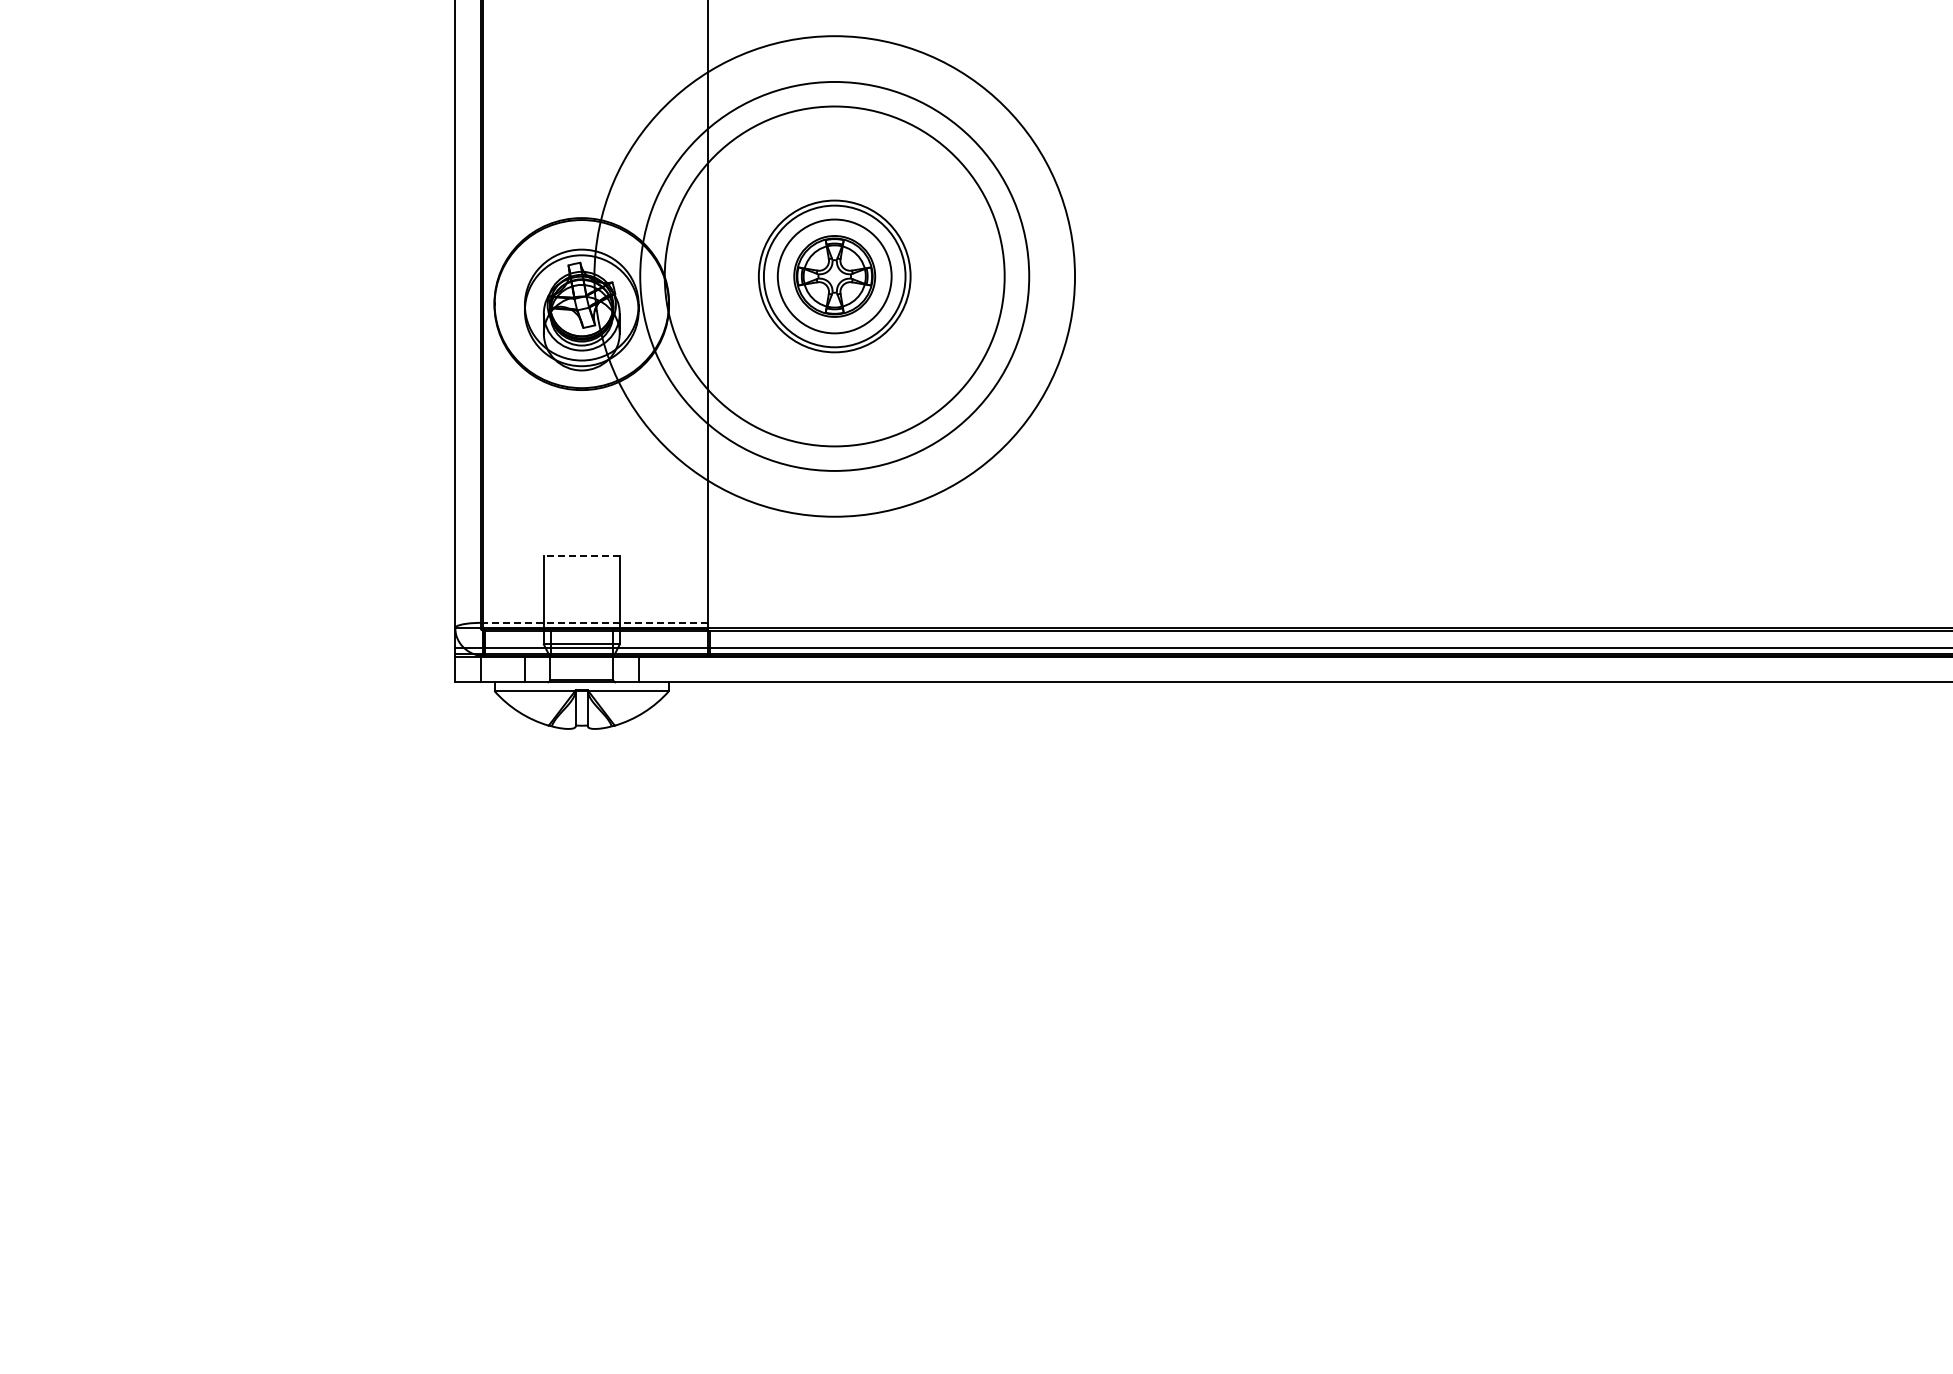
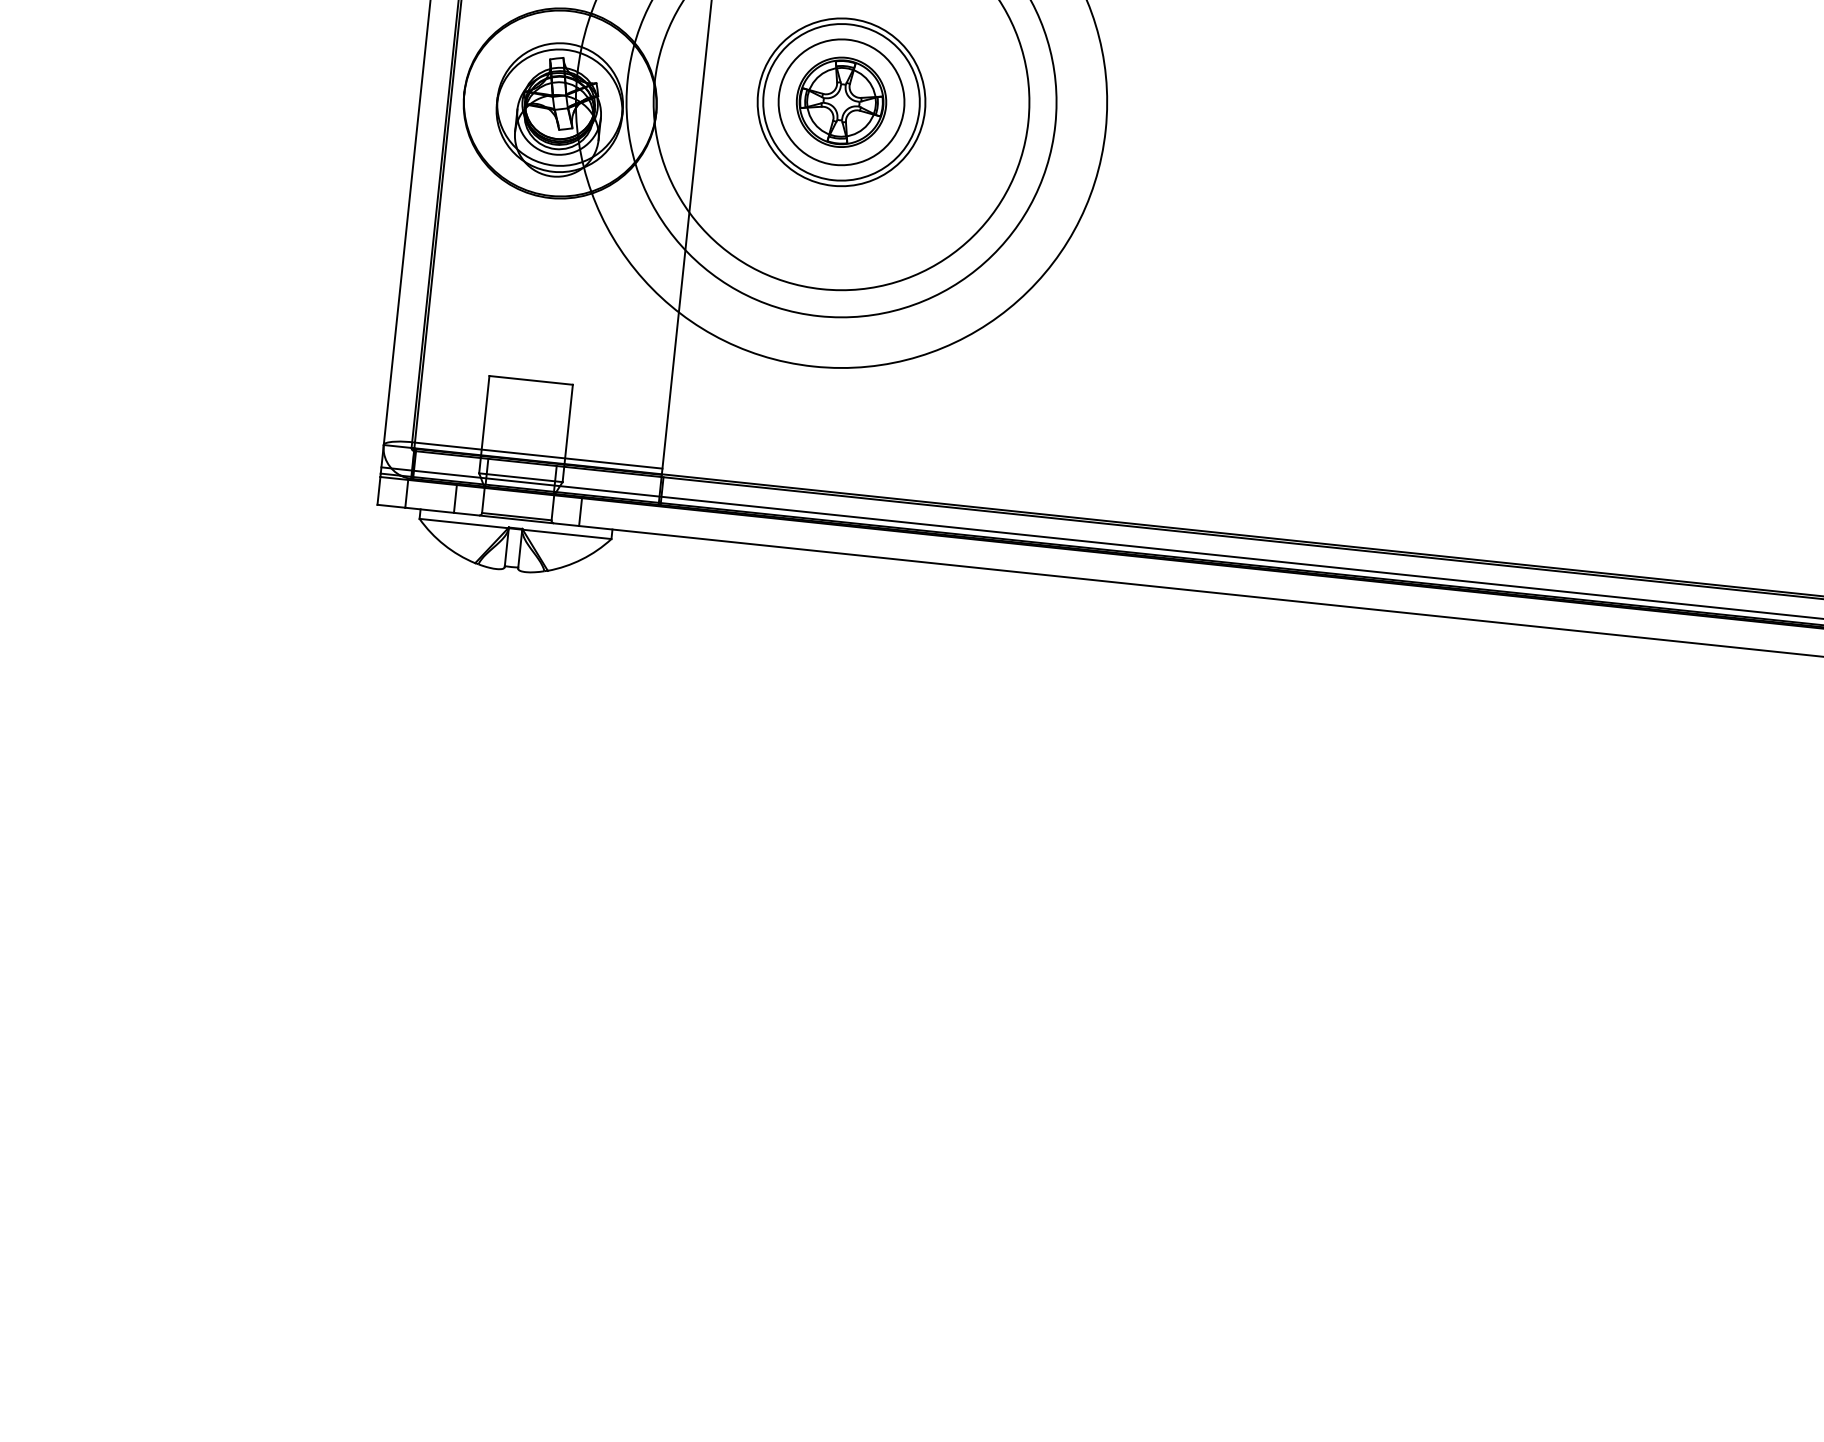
line: (581, 555) -> (530, 379), dashed -> solid
line: (595, 622) -> (538, 455), dashed -> solid

